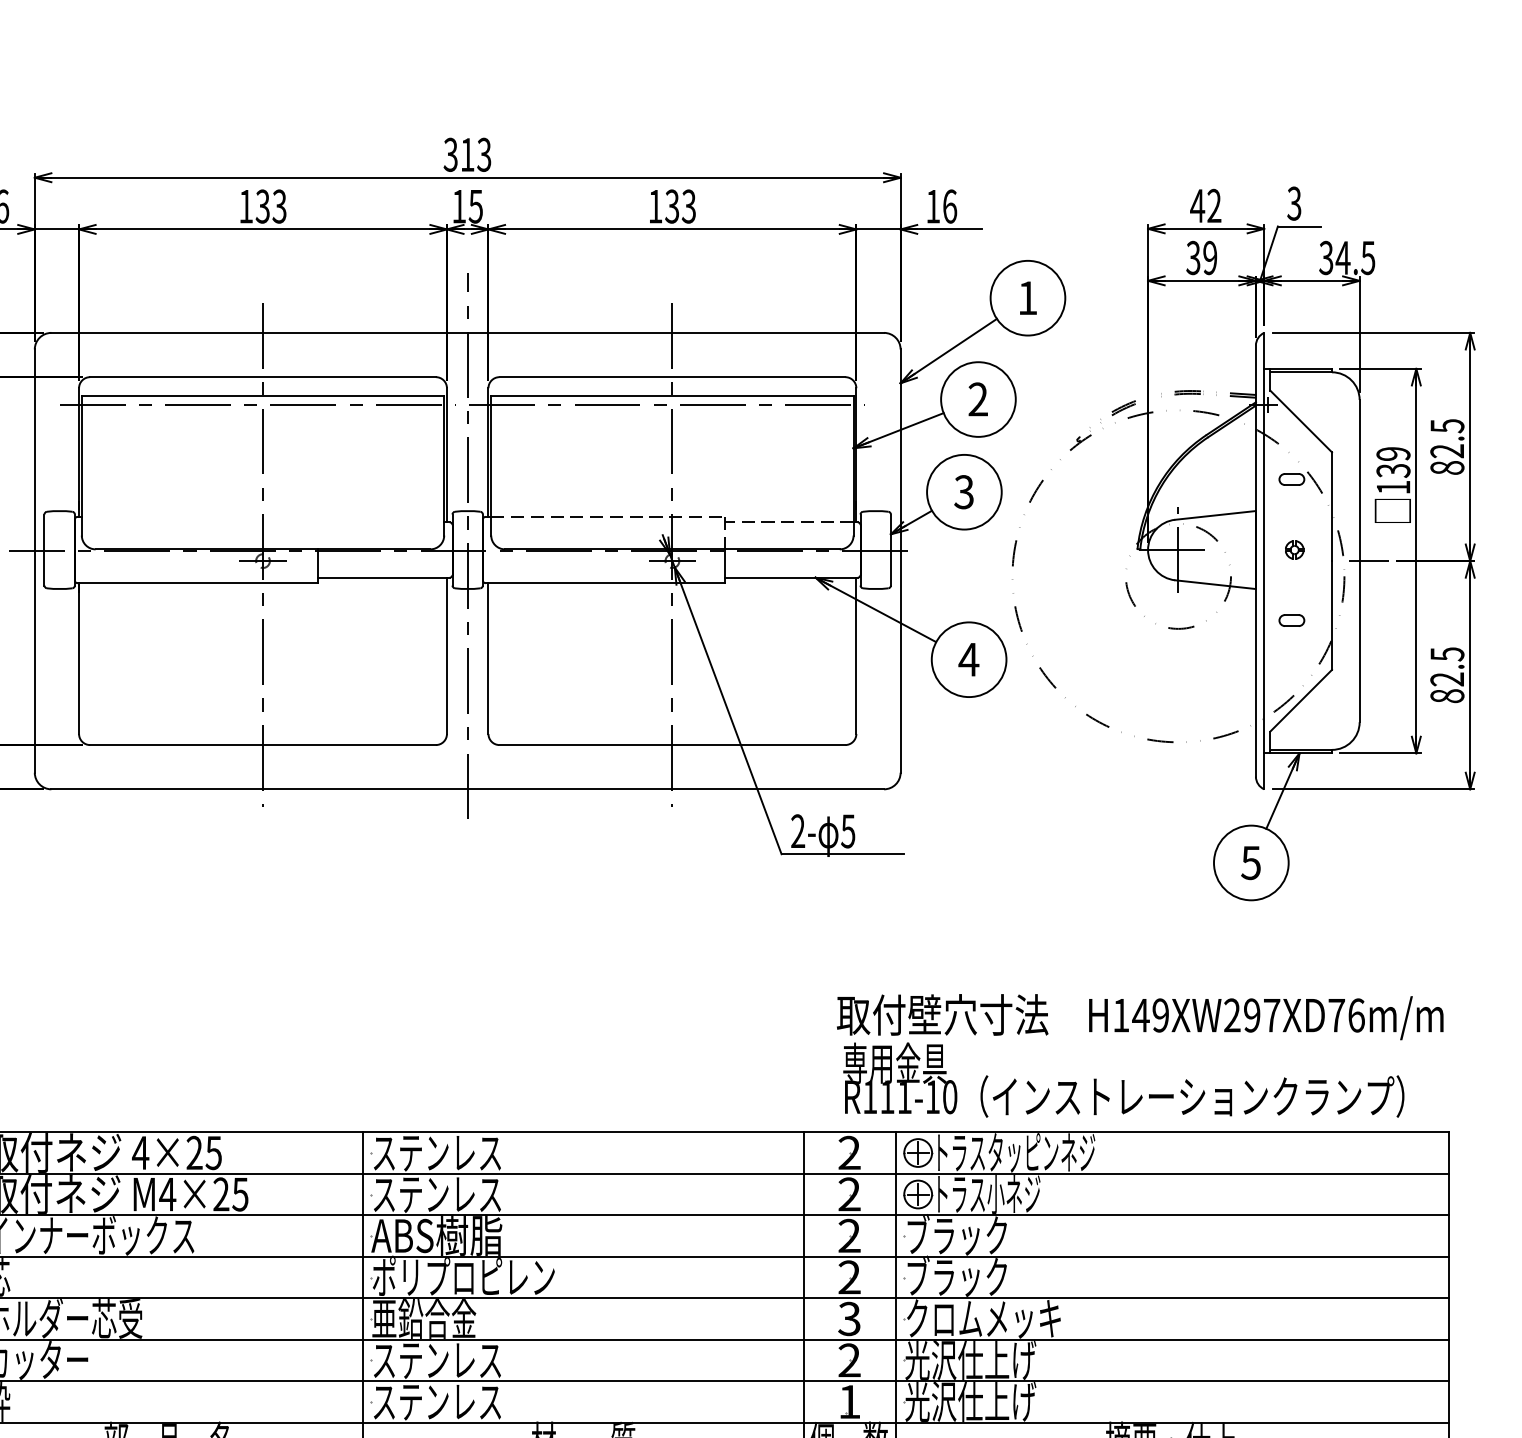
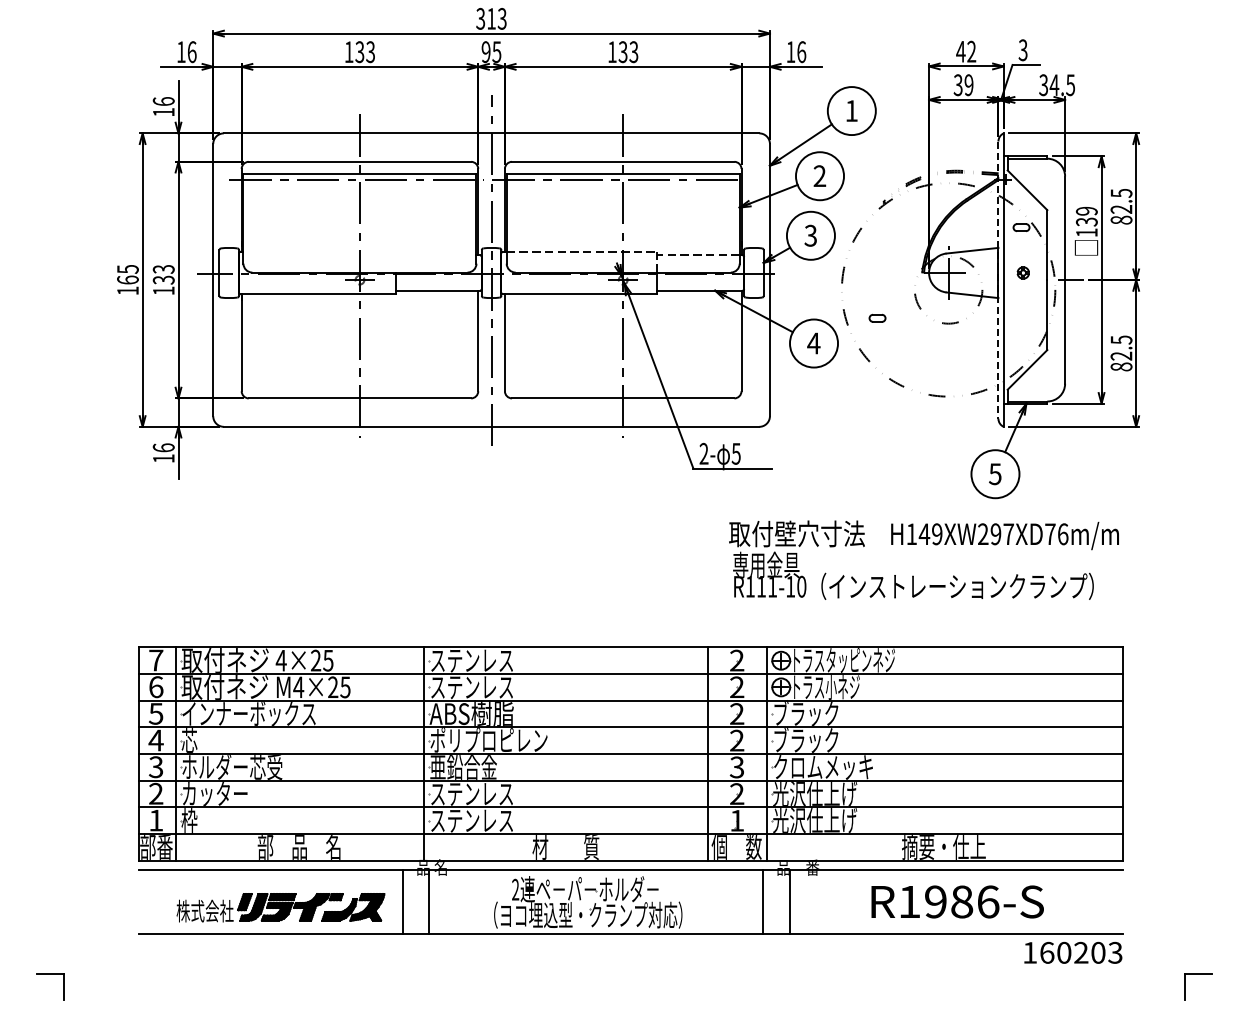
text: (458, 207) -> (485, 52), 15 -> 95
line: (1256, 561) -> (998, 280), solid -> dashed
part: (1291, 620) -> (877, 318), moved
text: (1139, 1054) -> (923, 559), moved

